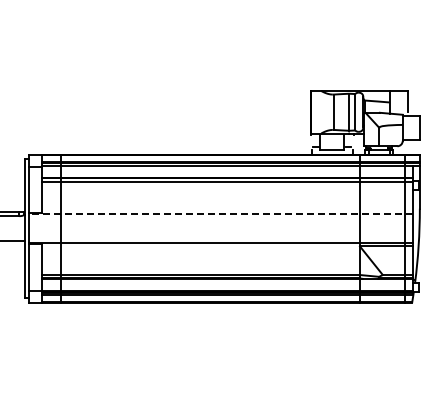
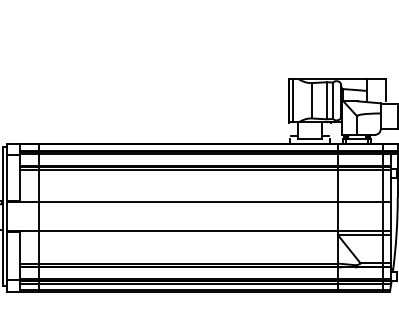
line: (315, 111) -> (293, 100), added
line: (220, 213) -> (198, 202), dashed -> solid

